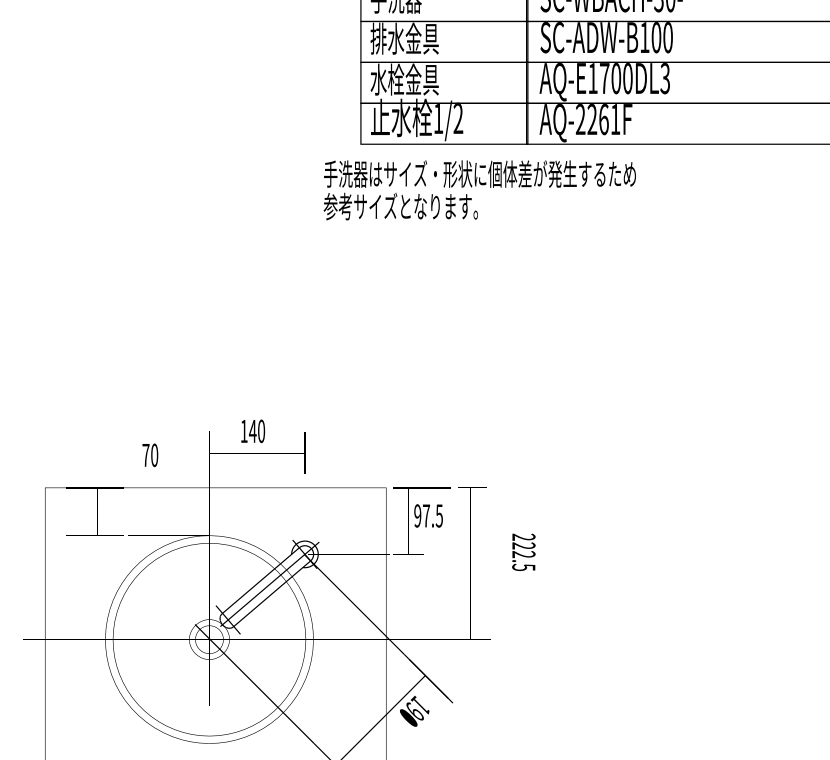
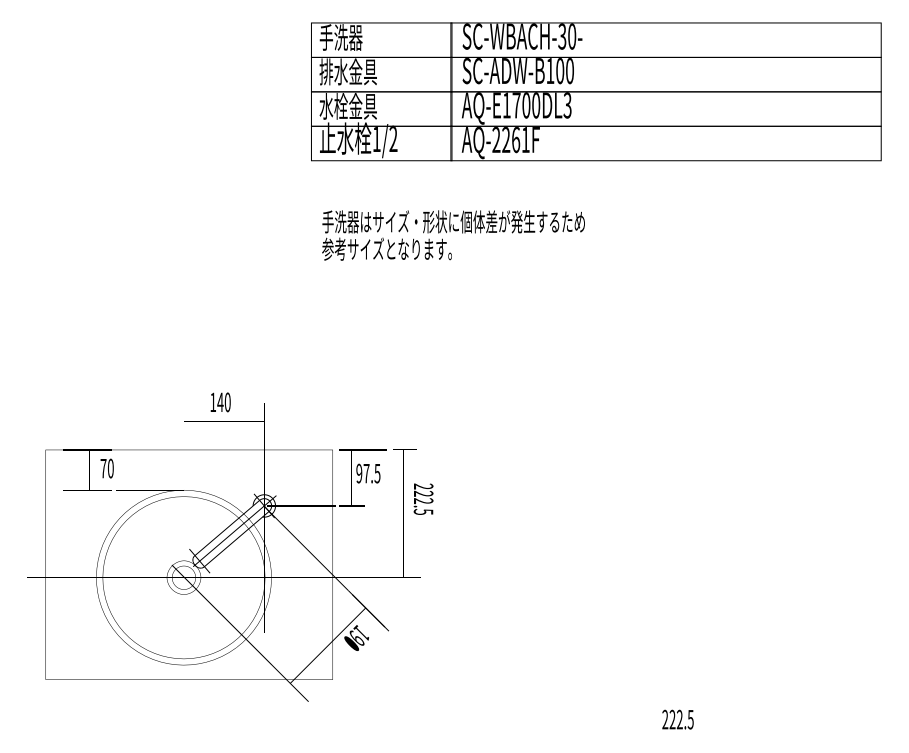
text: (479, 190) -> (453, 235), moved
text: (149, 455) -> (106, 468), moved
text: (523, 551) -> (423, 498), moved

